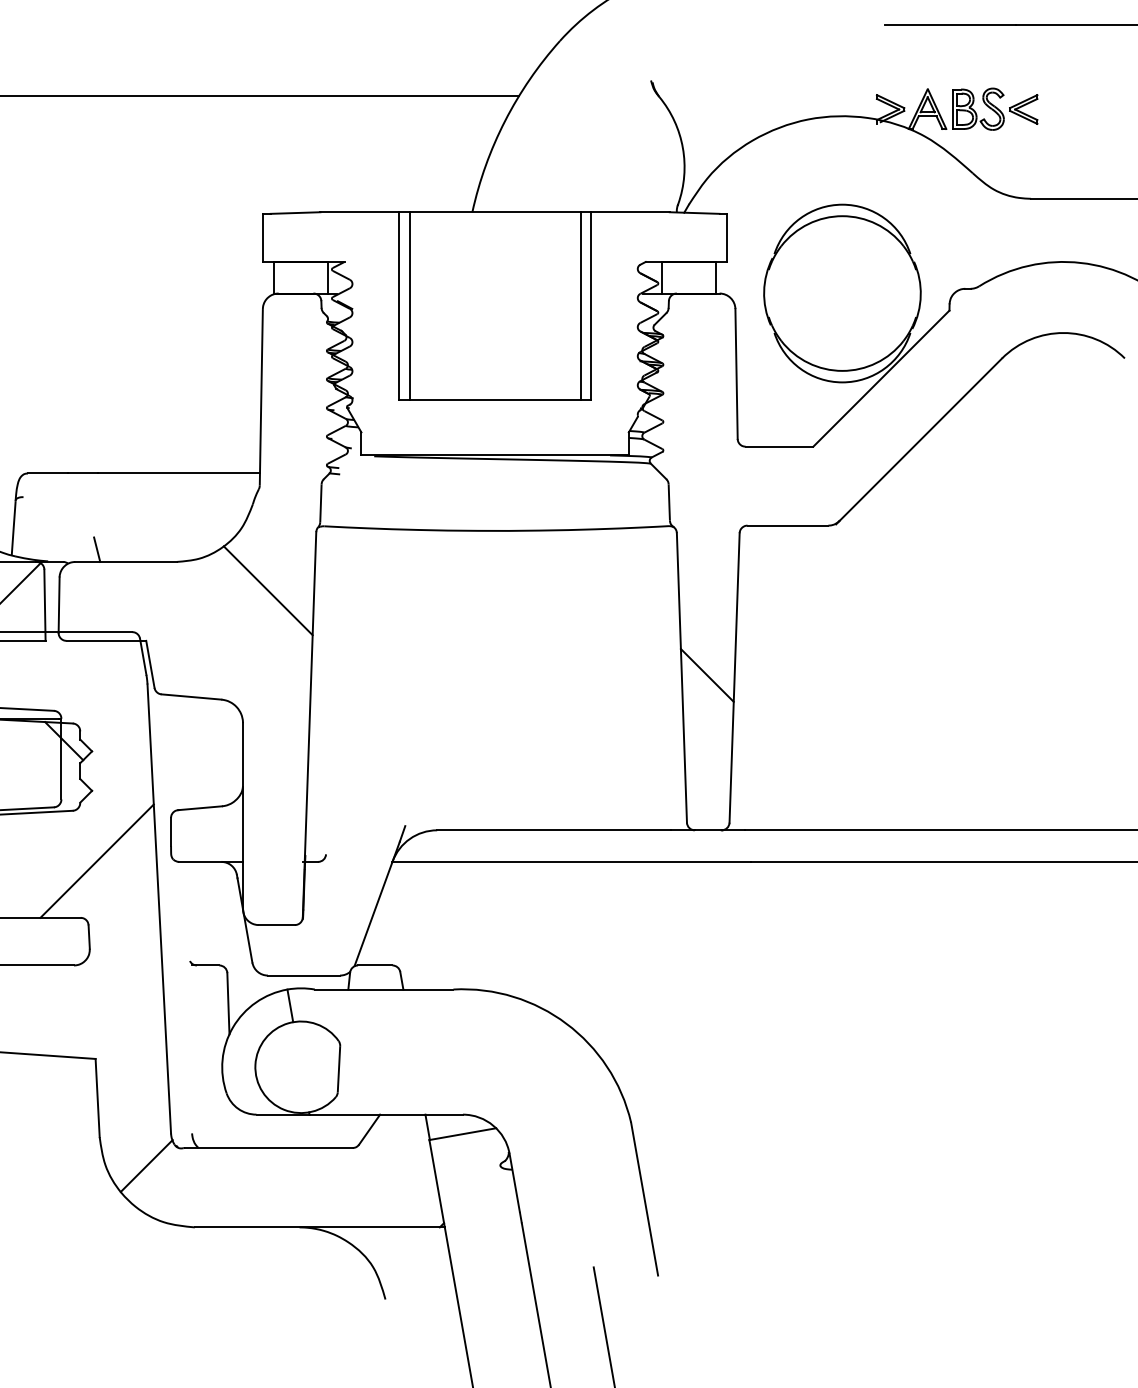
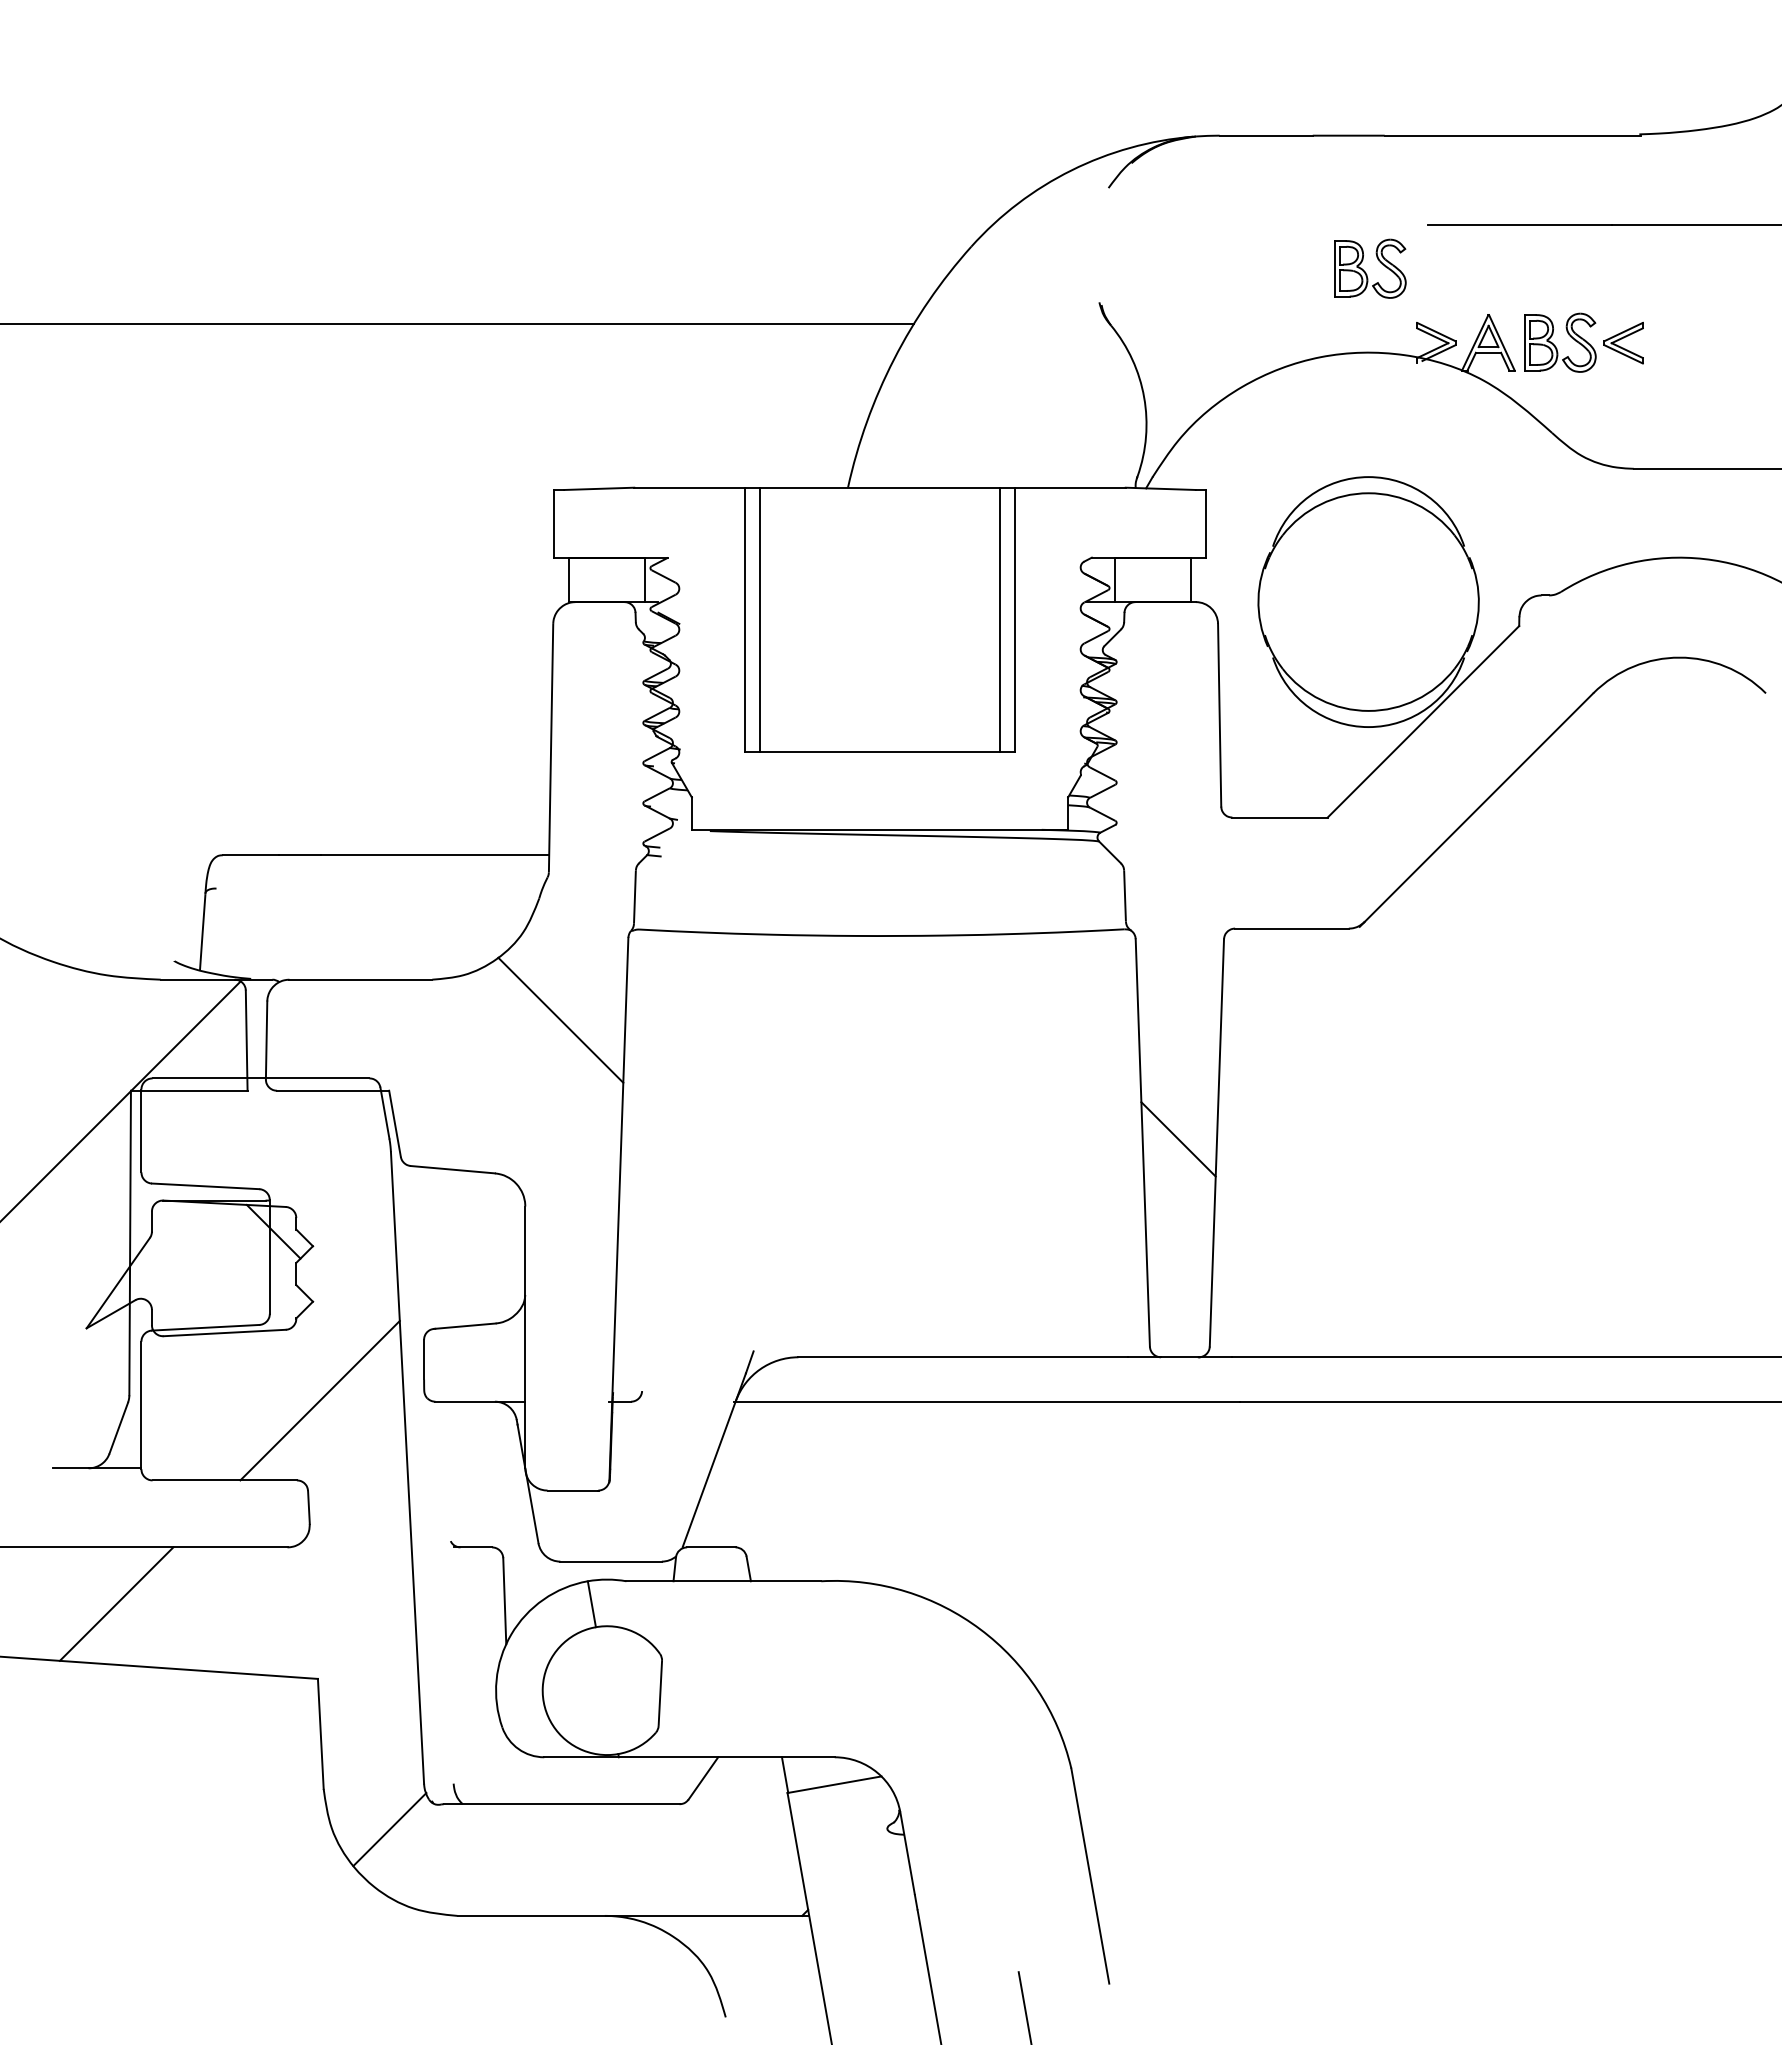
part: (843, 56) -> (1370, 268), added
line: (96, 549) -> (319, 962), removed

